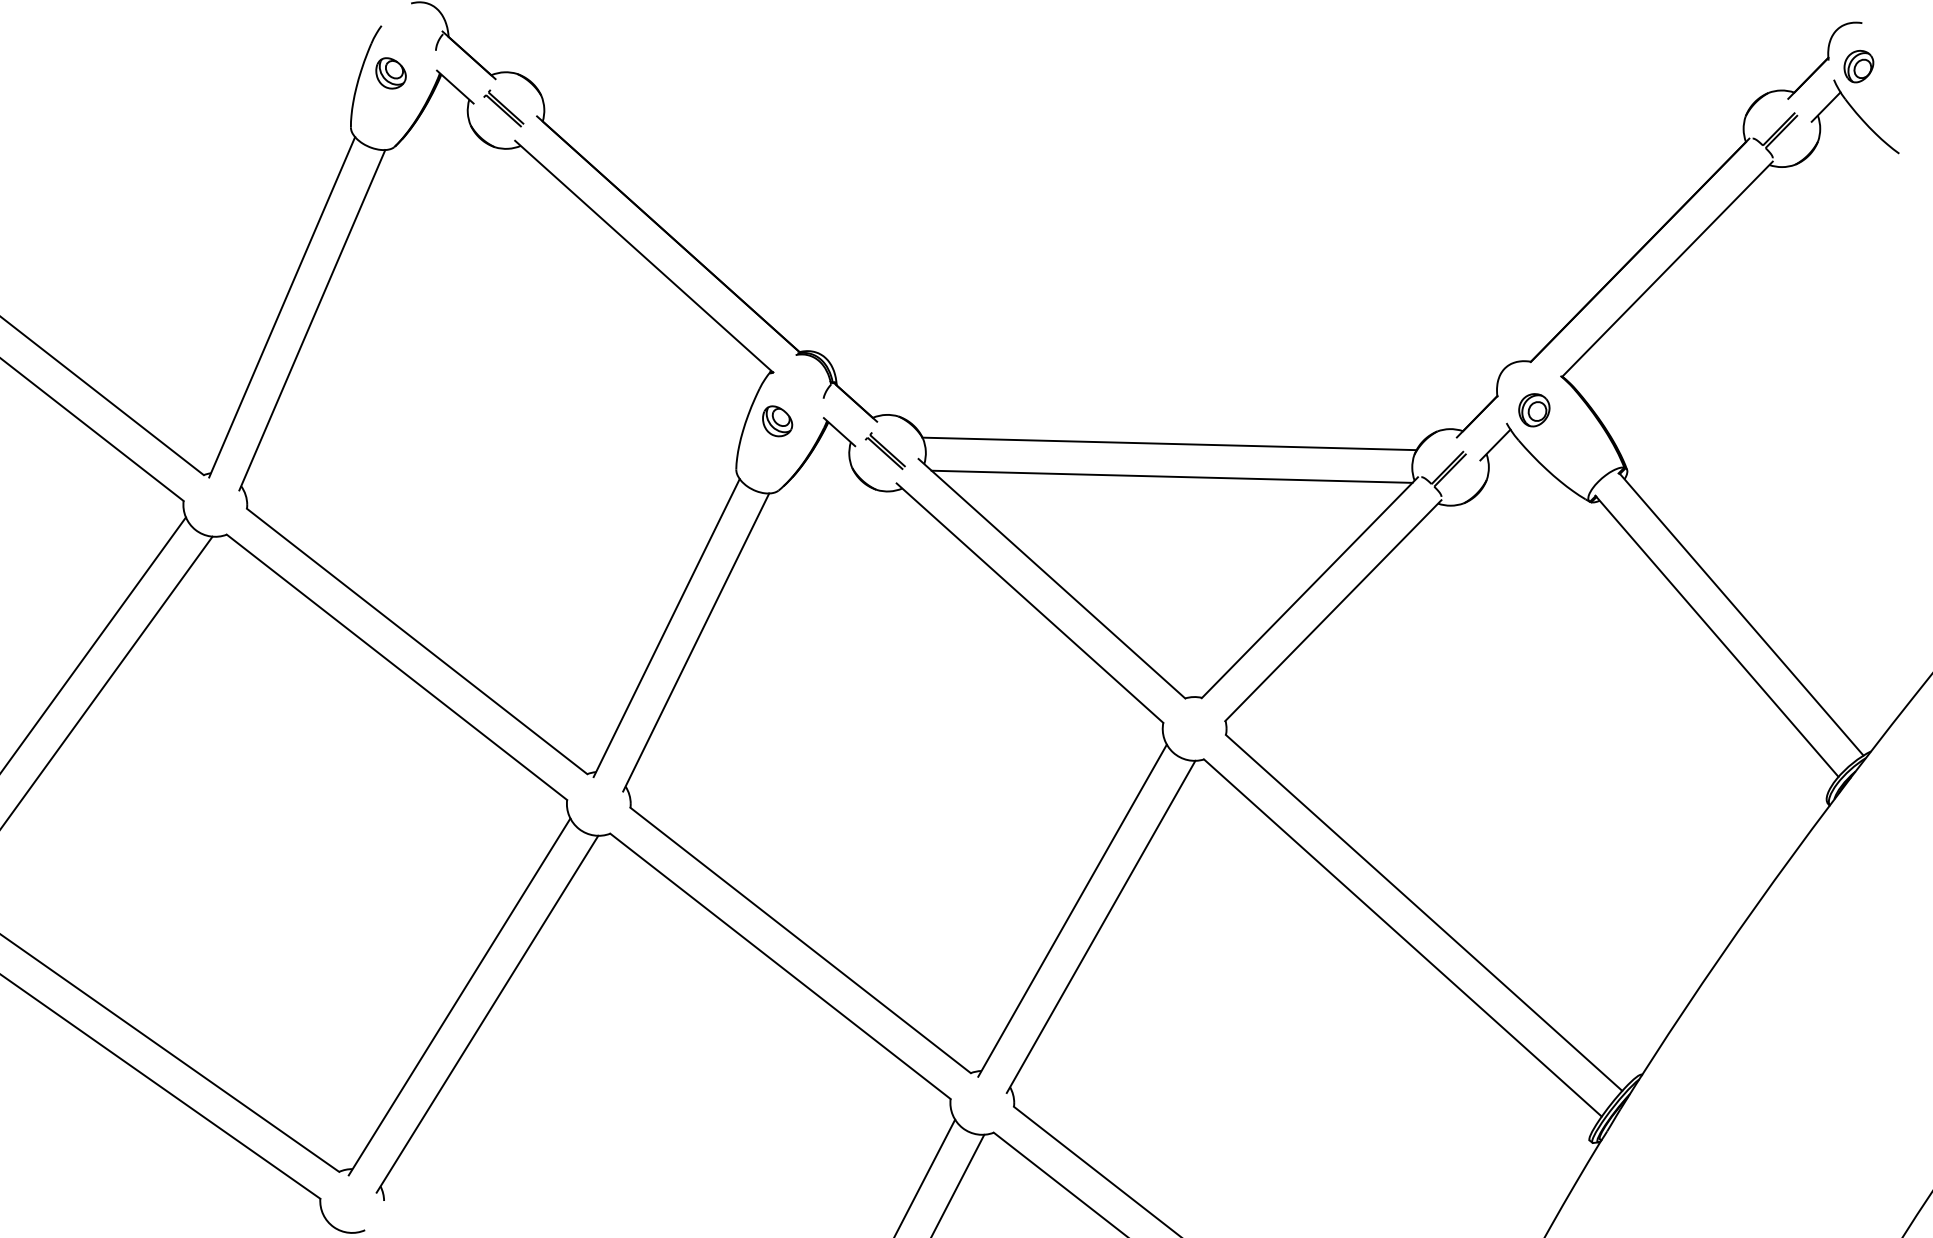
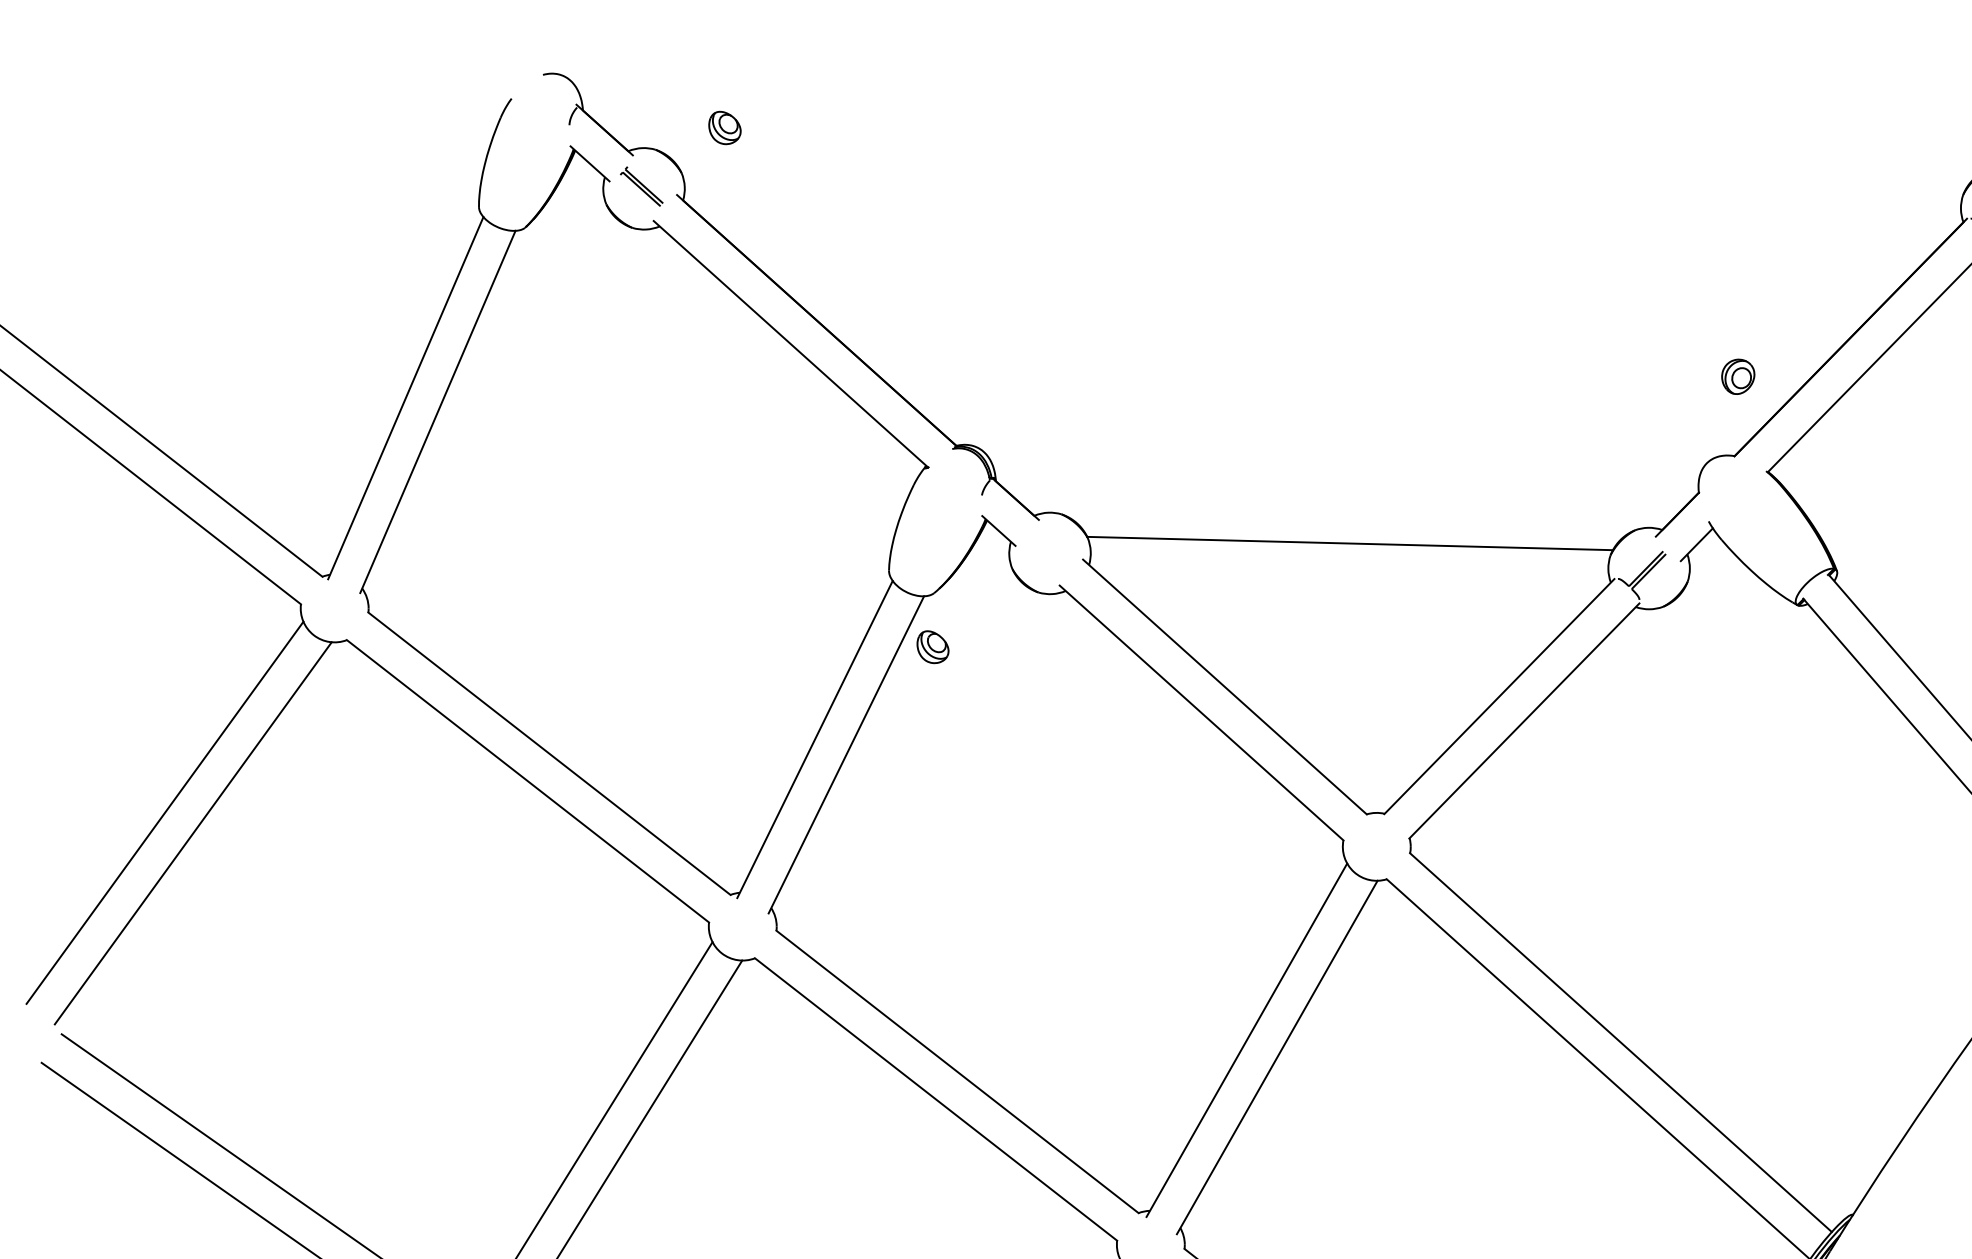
part: (390, 73) -> (724, 128), moved
part: (1534, 410) -> (1738, 377), moved
part: (777, 421) -> (932, 647), moved
part: (884, 450) -> (1046, 550), removed
line: (1171, 476) -> (1352, 578), removed

